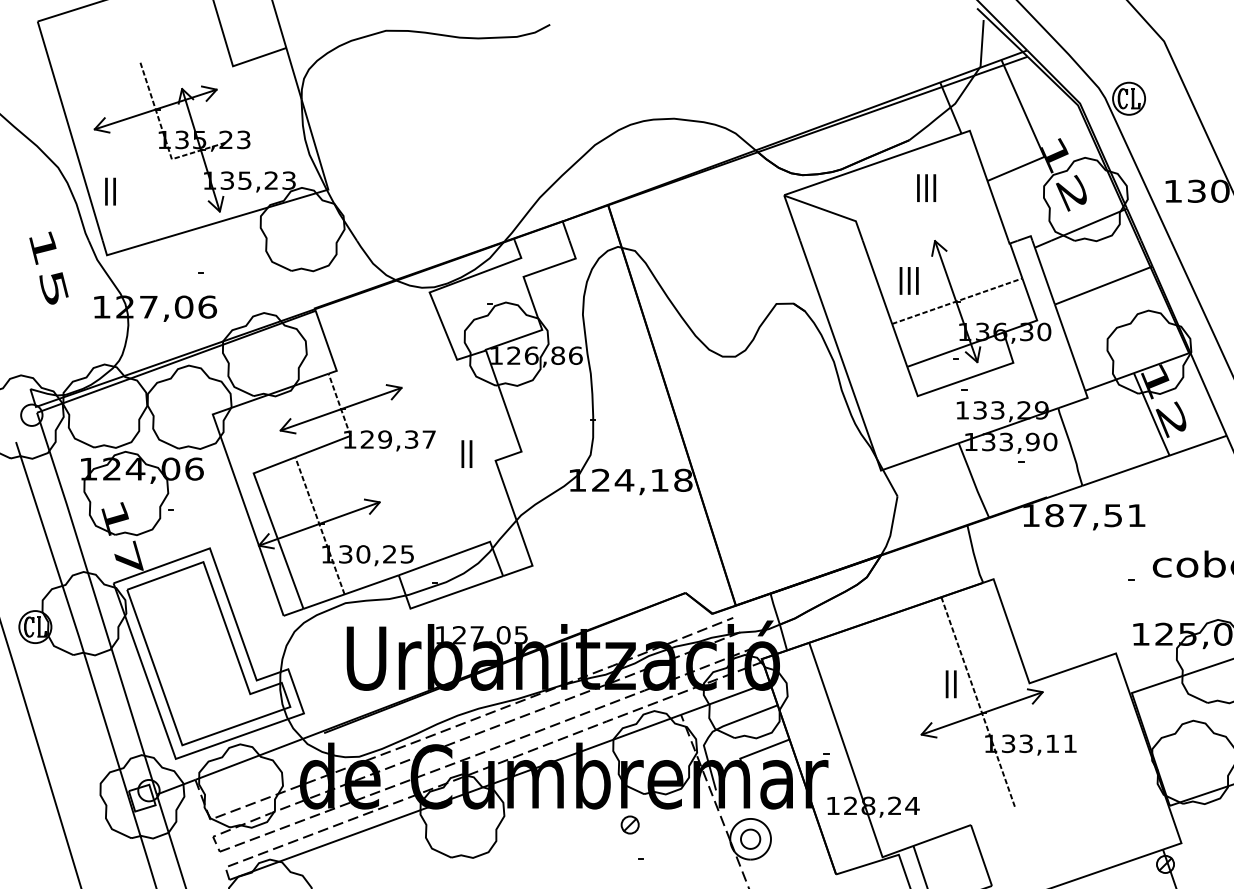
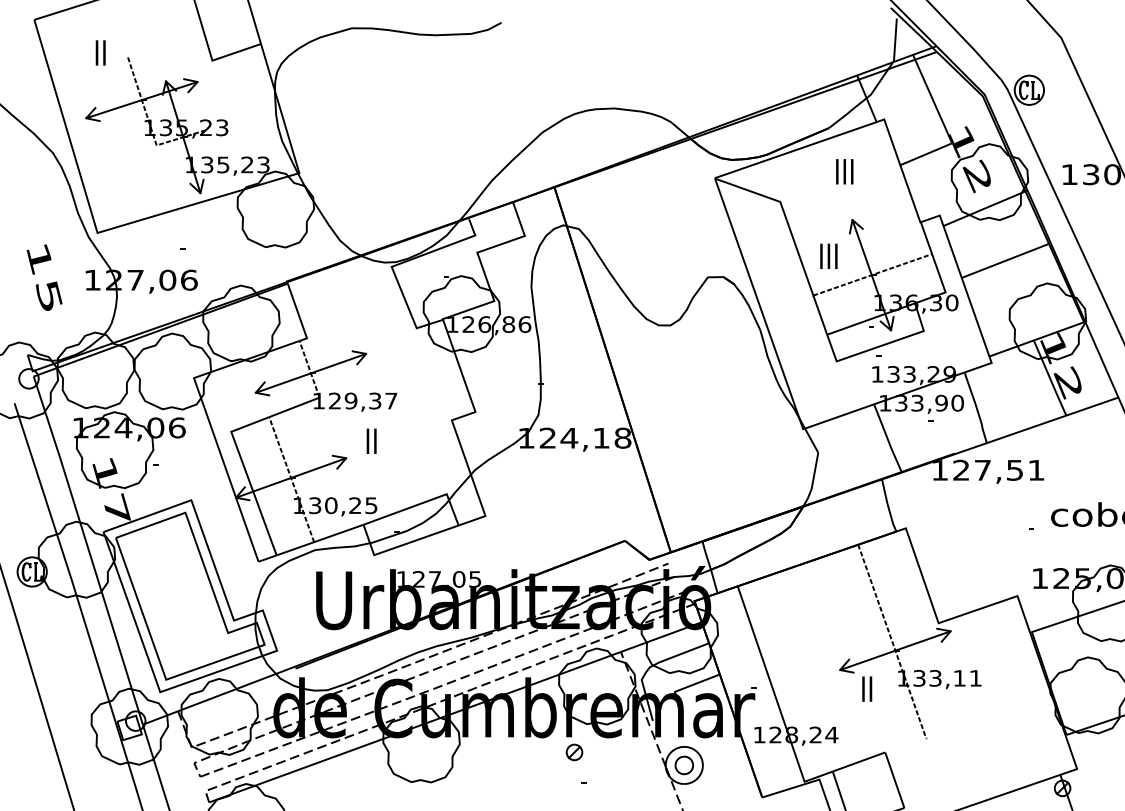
text: (110, 191) -> (100, 52), moved
text: (48, 267) -> (44, 277), moved
text: (466, 453) -> (371, 440), moved
text: (1054, 514) -> (961, 469), 187,51 -> 127,51
text: (951, 683) -> (867, 688), moved

